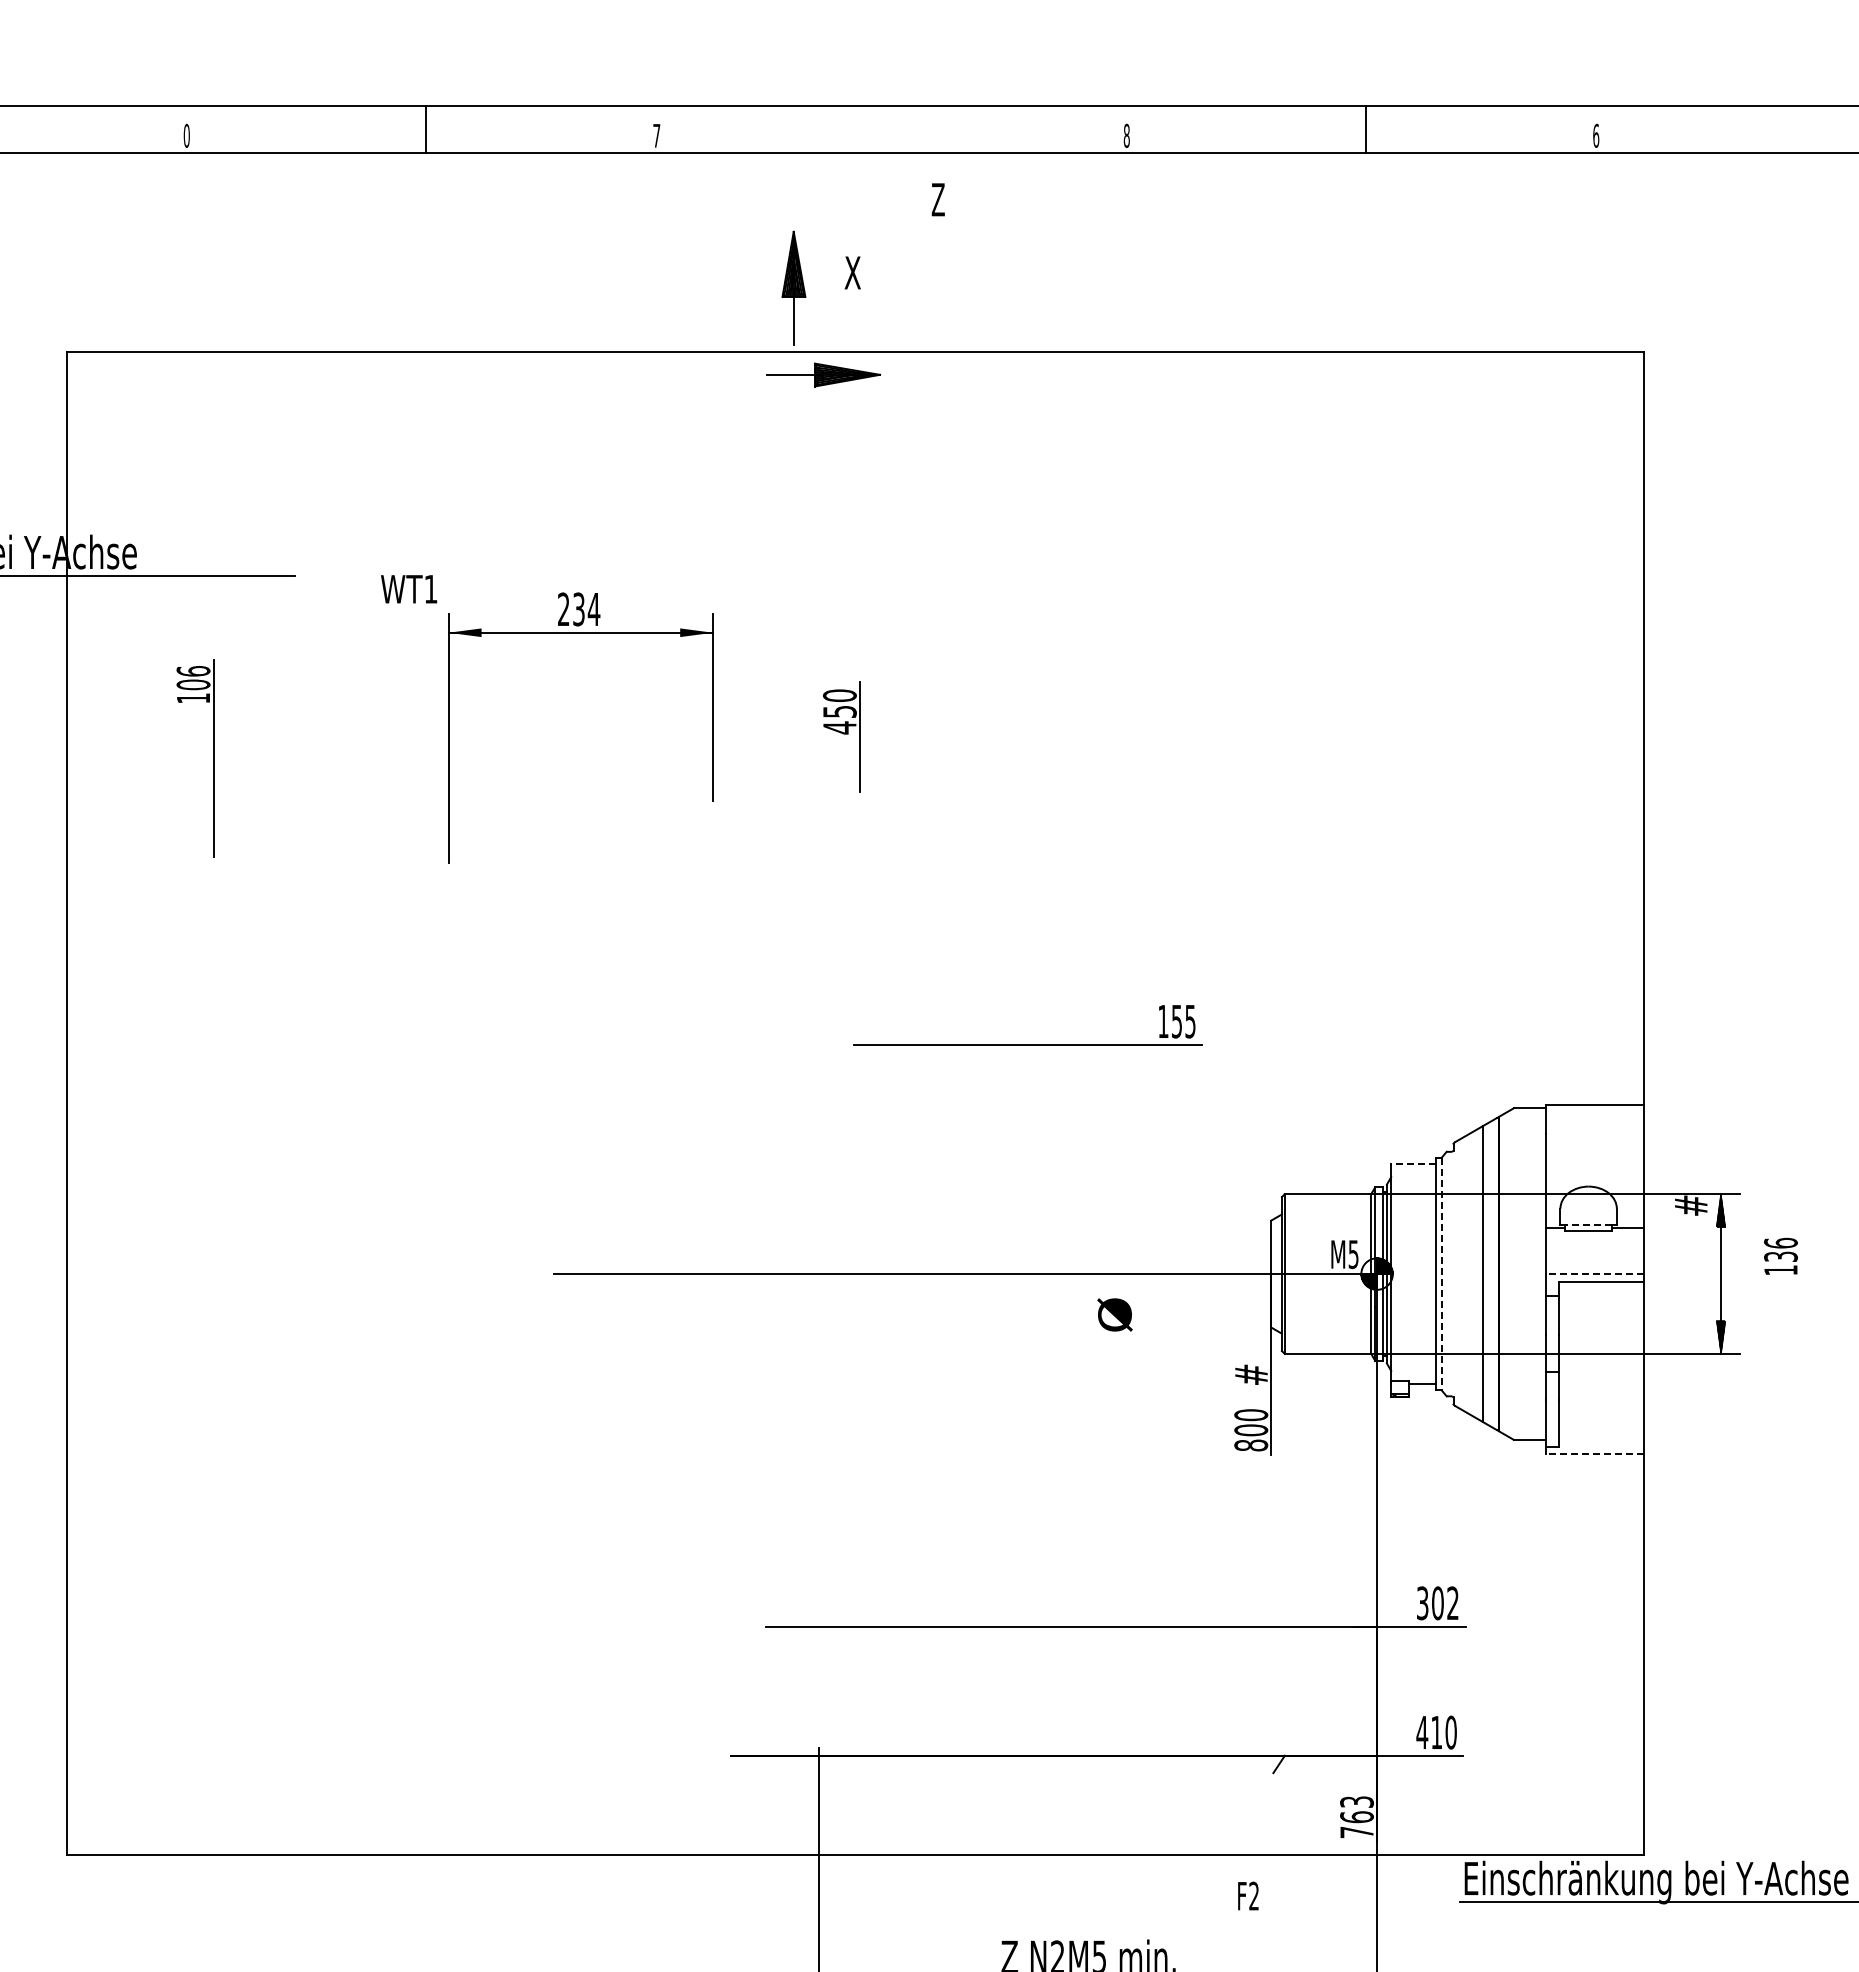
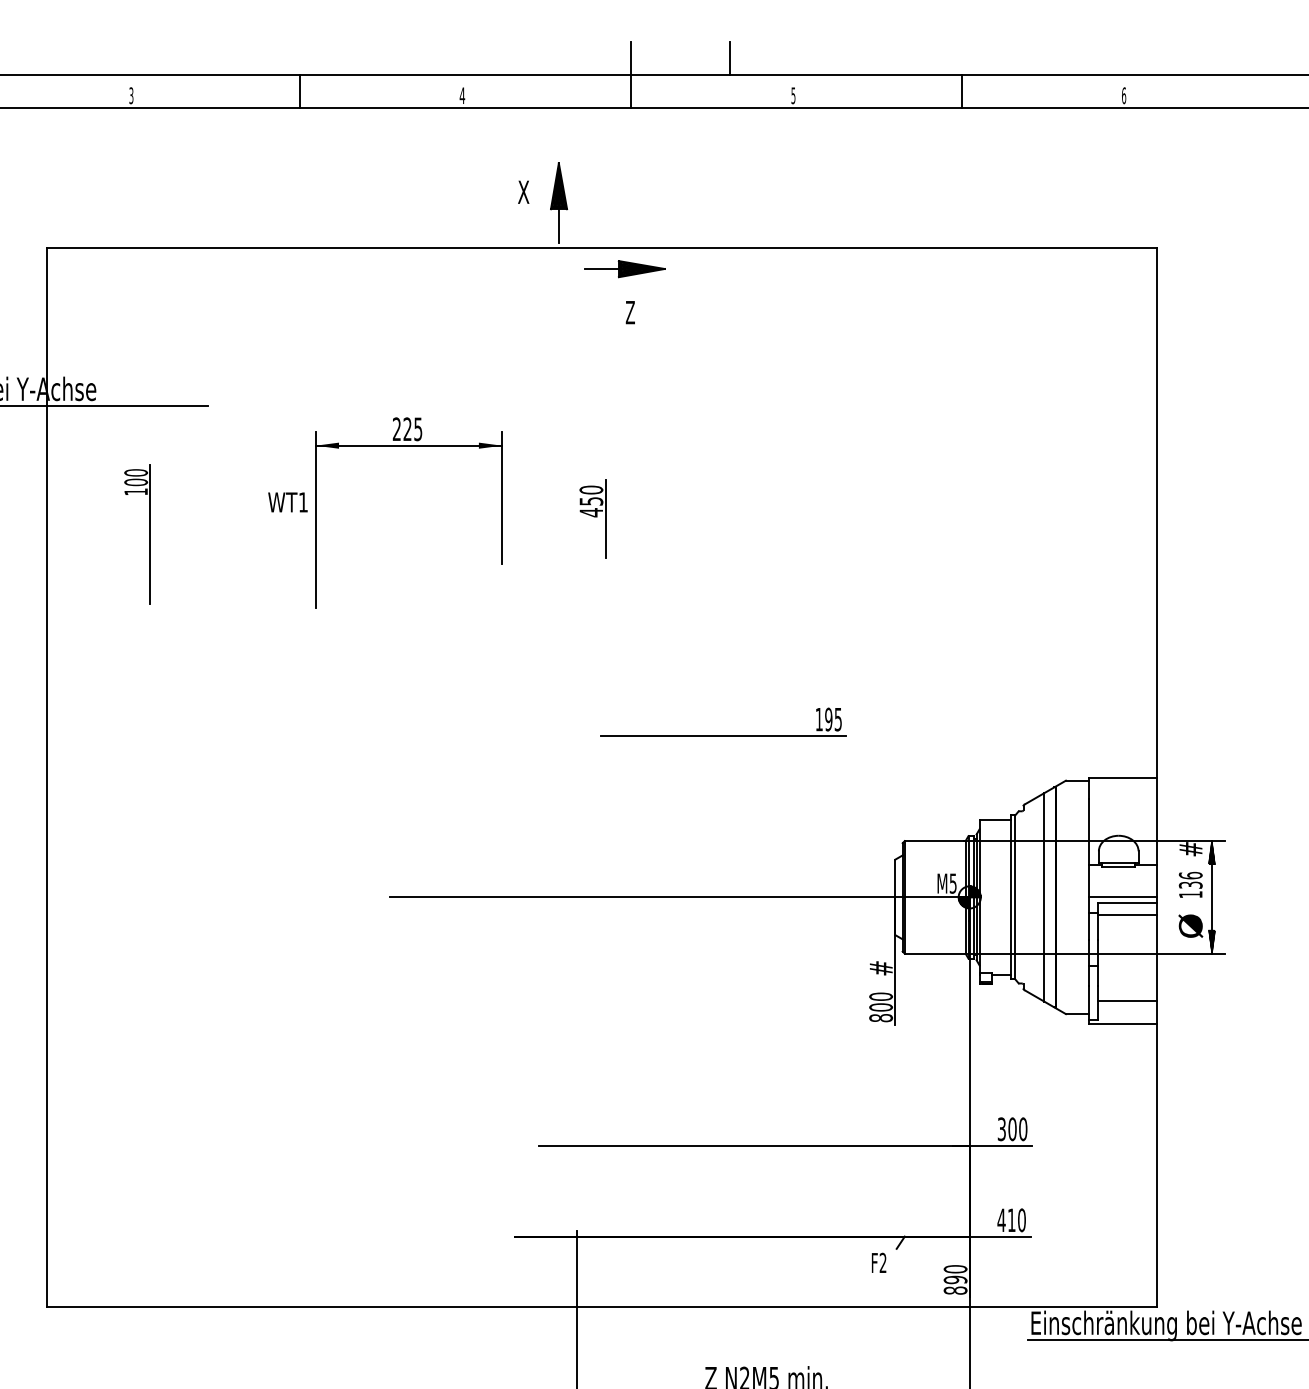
line: (1036, 82) -> (729, 58), added
line: (895, 106) -> (630, 75), added
text: (186, 135) -> (131, 95), 0 -> 3
text: (656, 135) -> (462, 95), 7 -> 4
text: (1126, 135) -> (793, 95), 8 -> 5
text: (937, 199) -> (629, 312), moved
text: (852, 272) -> (523, 191), moved
part: (823, 374) -> (624, 268), moved
text: (409, 589) -> (288, 502), moved
text: (586, 609) -> (412, 429), 234 -> 225
text: (193, 671) -> (136, 472), 106 -> 100
text: (1176, 1021) -> (828, 719), 155 -> 195
line: (1413, 1164) -> (995, 820), dashed -> solid
line: (1588, 1224) -> (1118, 862), dashed -> solid
text: (1780, 1255) -> (1190, 884), moved
line: (1441, 1274) -> (1015, 897), dashed -> solid
line: (1594, 1274) -> (1122, 897), dashed -> solid
line: (1601, 1299) -> (1127, 915), added
text: (1114, 1314) -> (1190, 925), moved
line: (1601, 1420) -> (1127, 1000), added
line: (1594, 1453) -> (1122, 1023), dashed -> solid
text: (1453, 1603) -> (1023, 1129), 302 -> 300
text: (1357, 1817) -> (955, 1280), 763 -> 890
text: (1248, 1895) -> (879, 1262), moved

